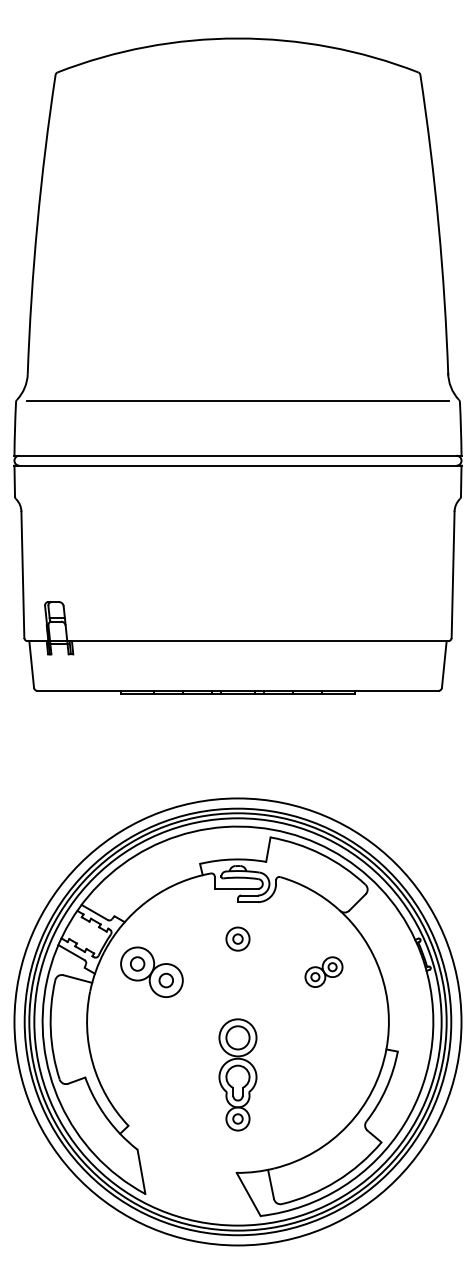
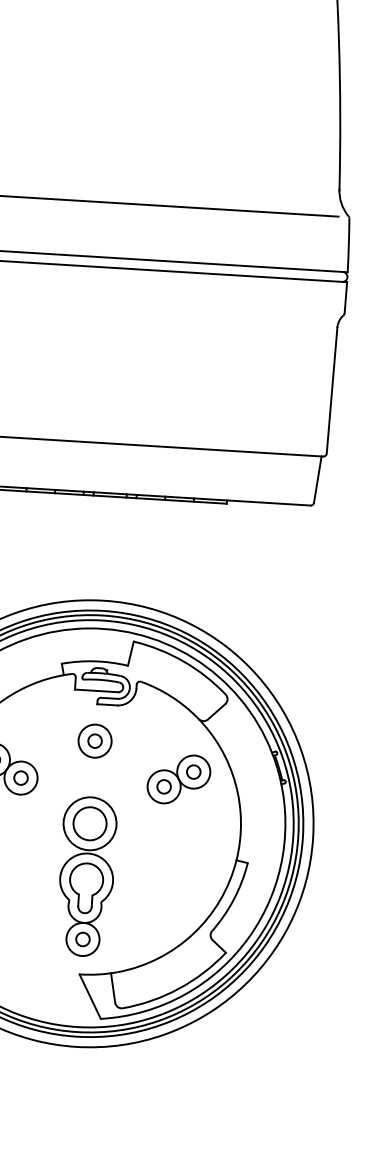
part: (237, 938) -> (94, 740), size x1.43
part: (323, 971) -> (178, 778), size x1.67
part: (237, 1074) -> (86, 876), size x1.43

